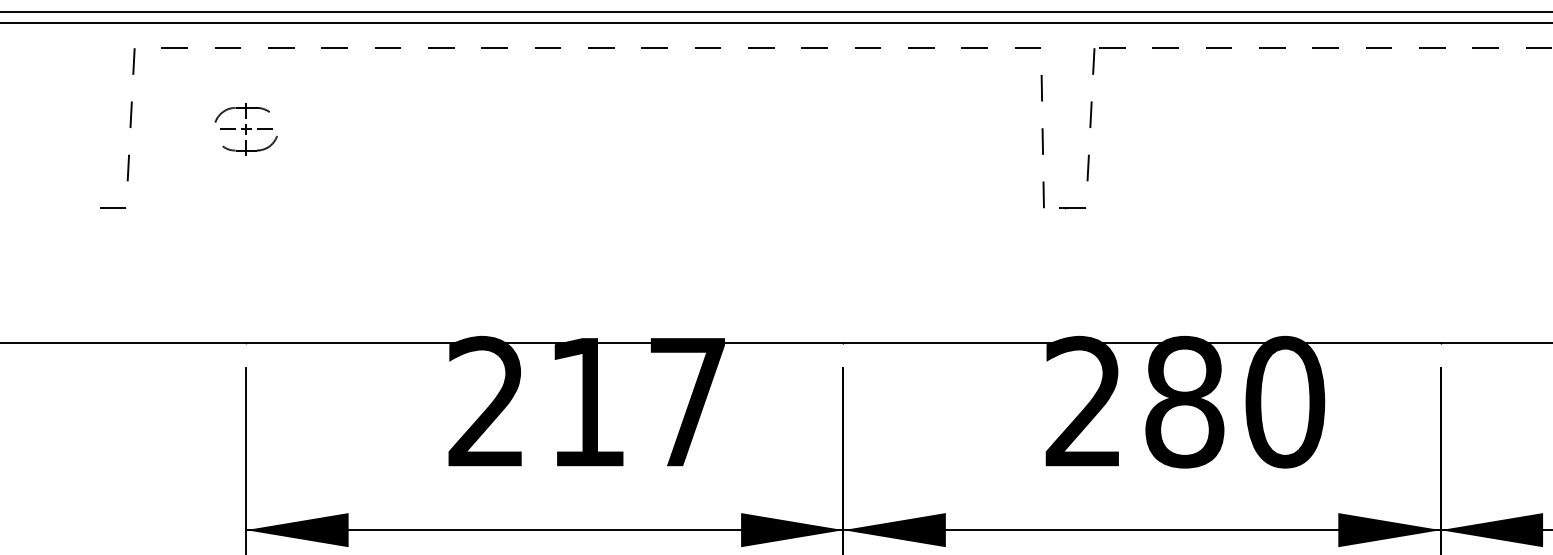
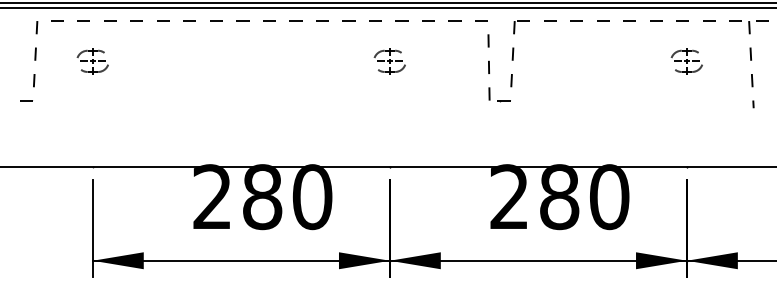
part: (842, 129) -> (389, 61), added
part: (1439, 129) -> (686, 61), added
text: (637, 402) -> (287, 197), 217 -> 280

